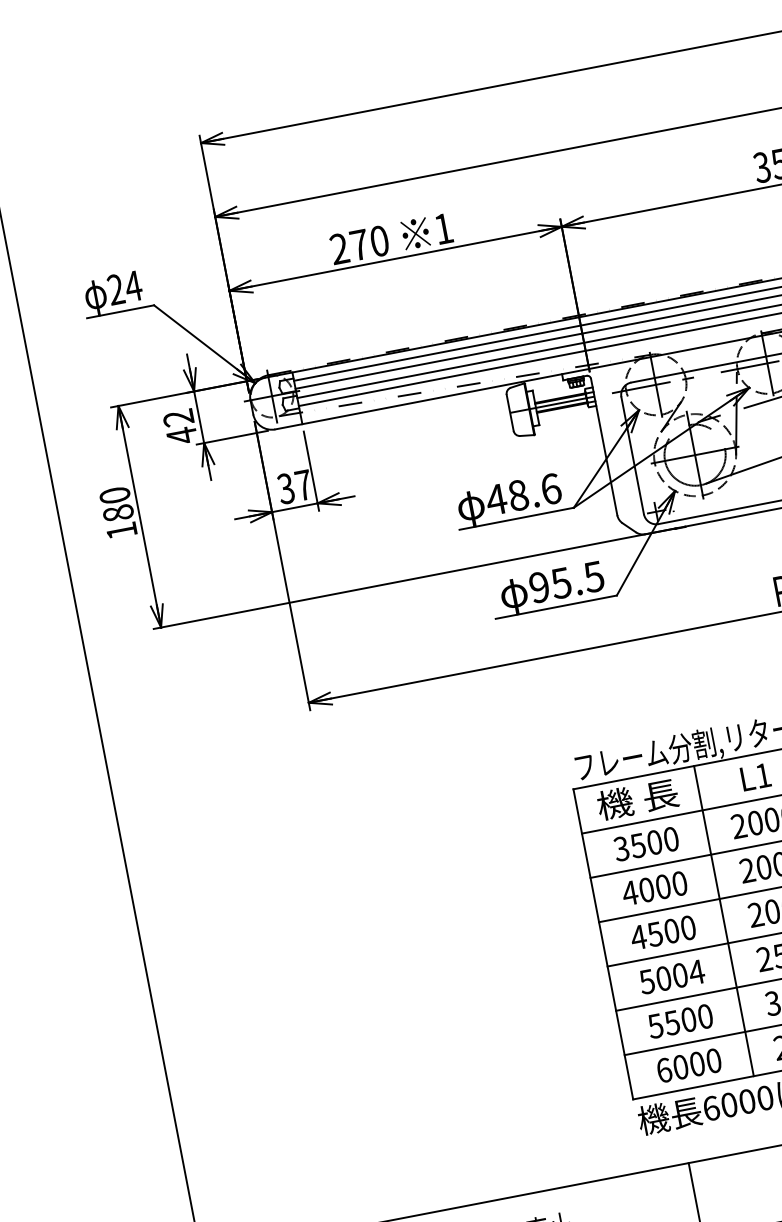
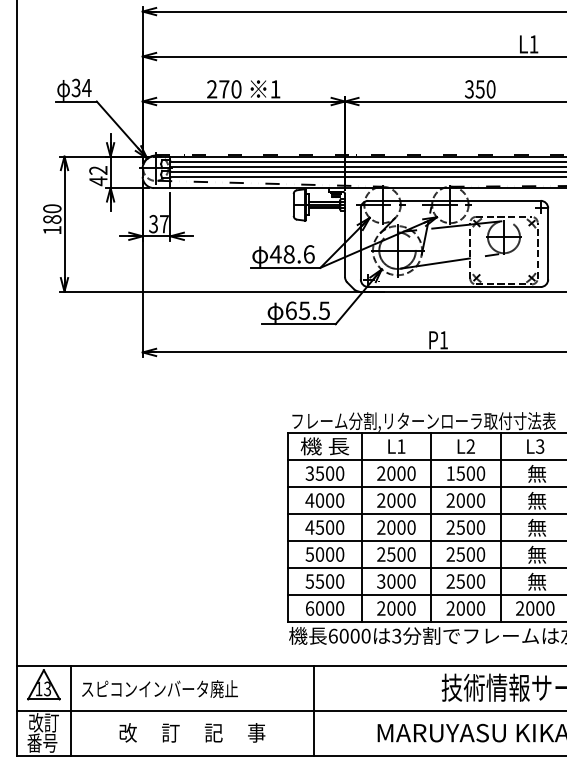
text: (115, 290) -> (75, 88), 24 -> 34
text: (538, 587) -> (290, 310), 95.5 -> 65.5
text: (695, 972) -> (339, 554), 5004 -> 5000

